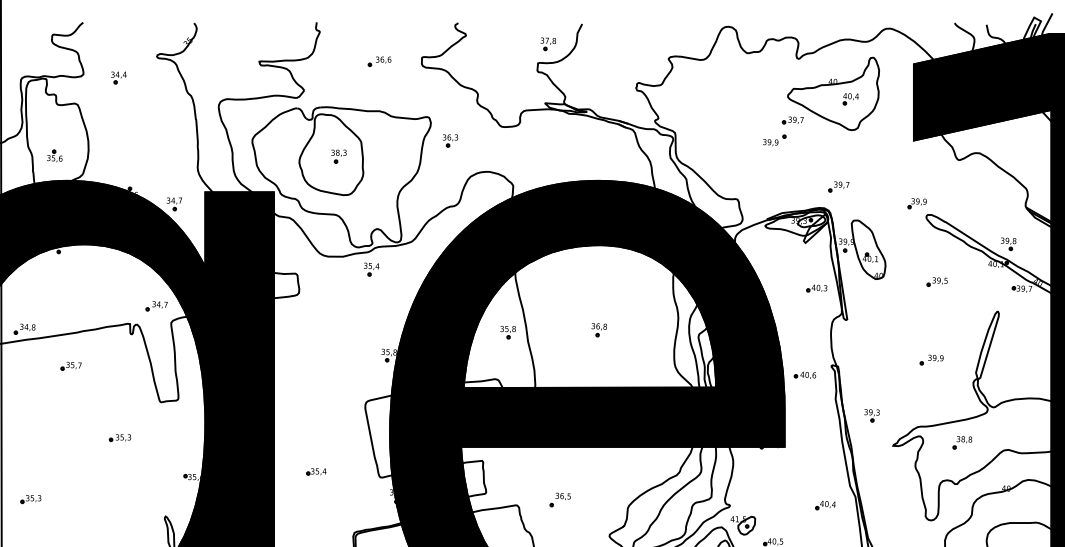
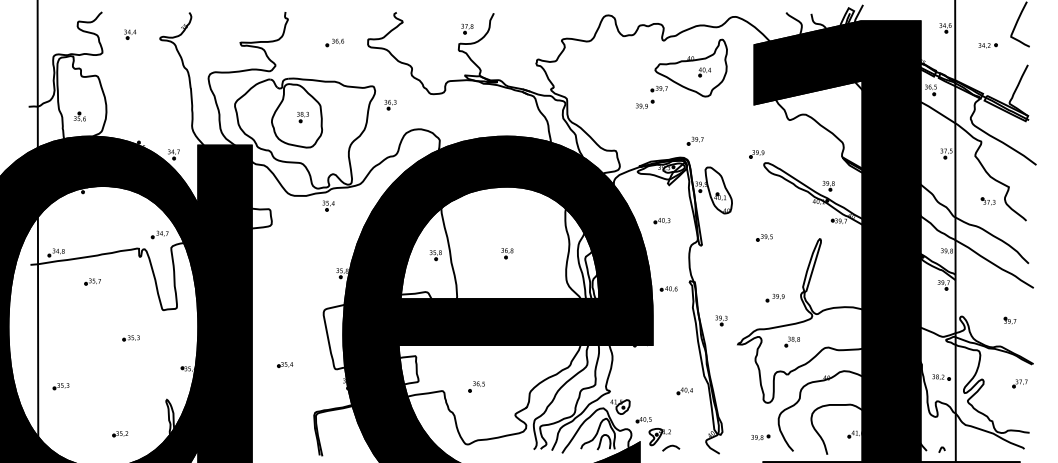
part: (119, 77) -> (130, 34), moved
part: (937, 281) -> (764, 237), moved
part: (816, 289) -> (661, 221), moved
part: (930, 359) -> (774, 297), moved

